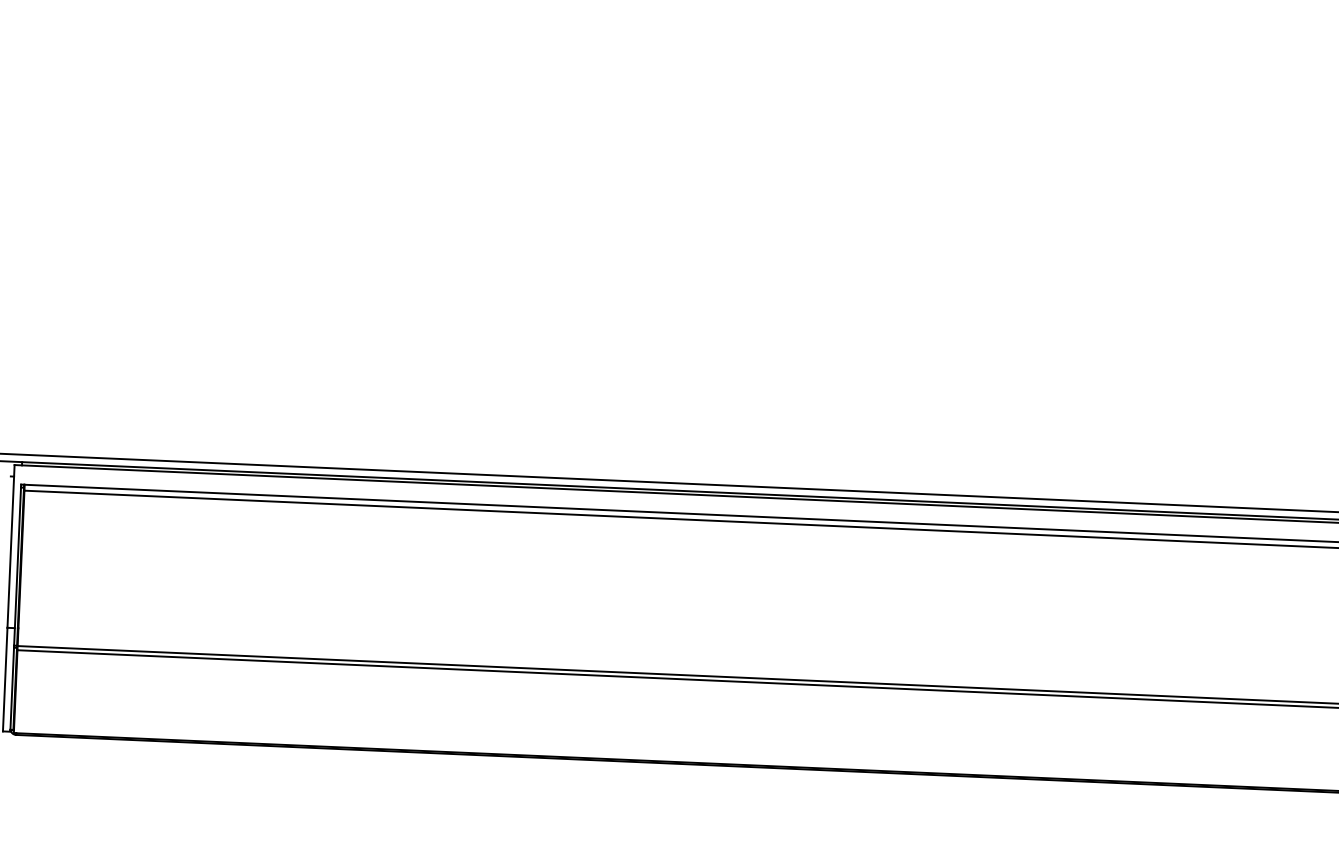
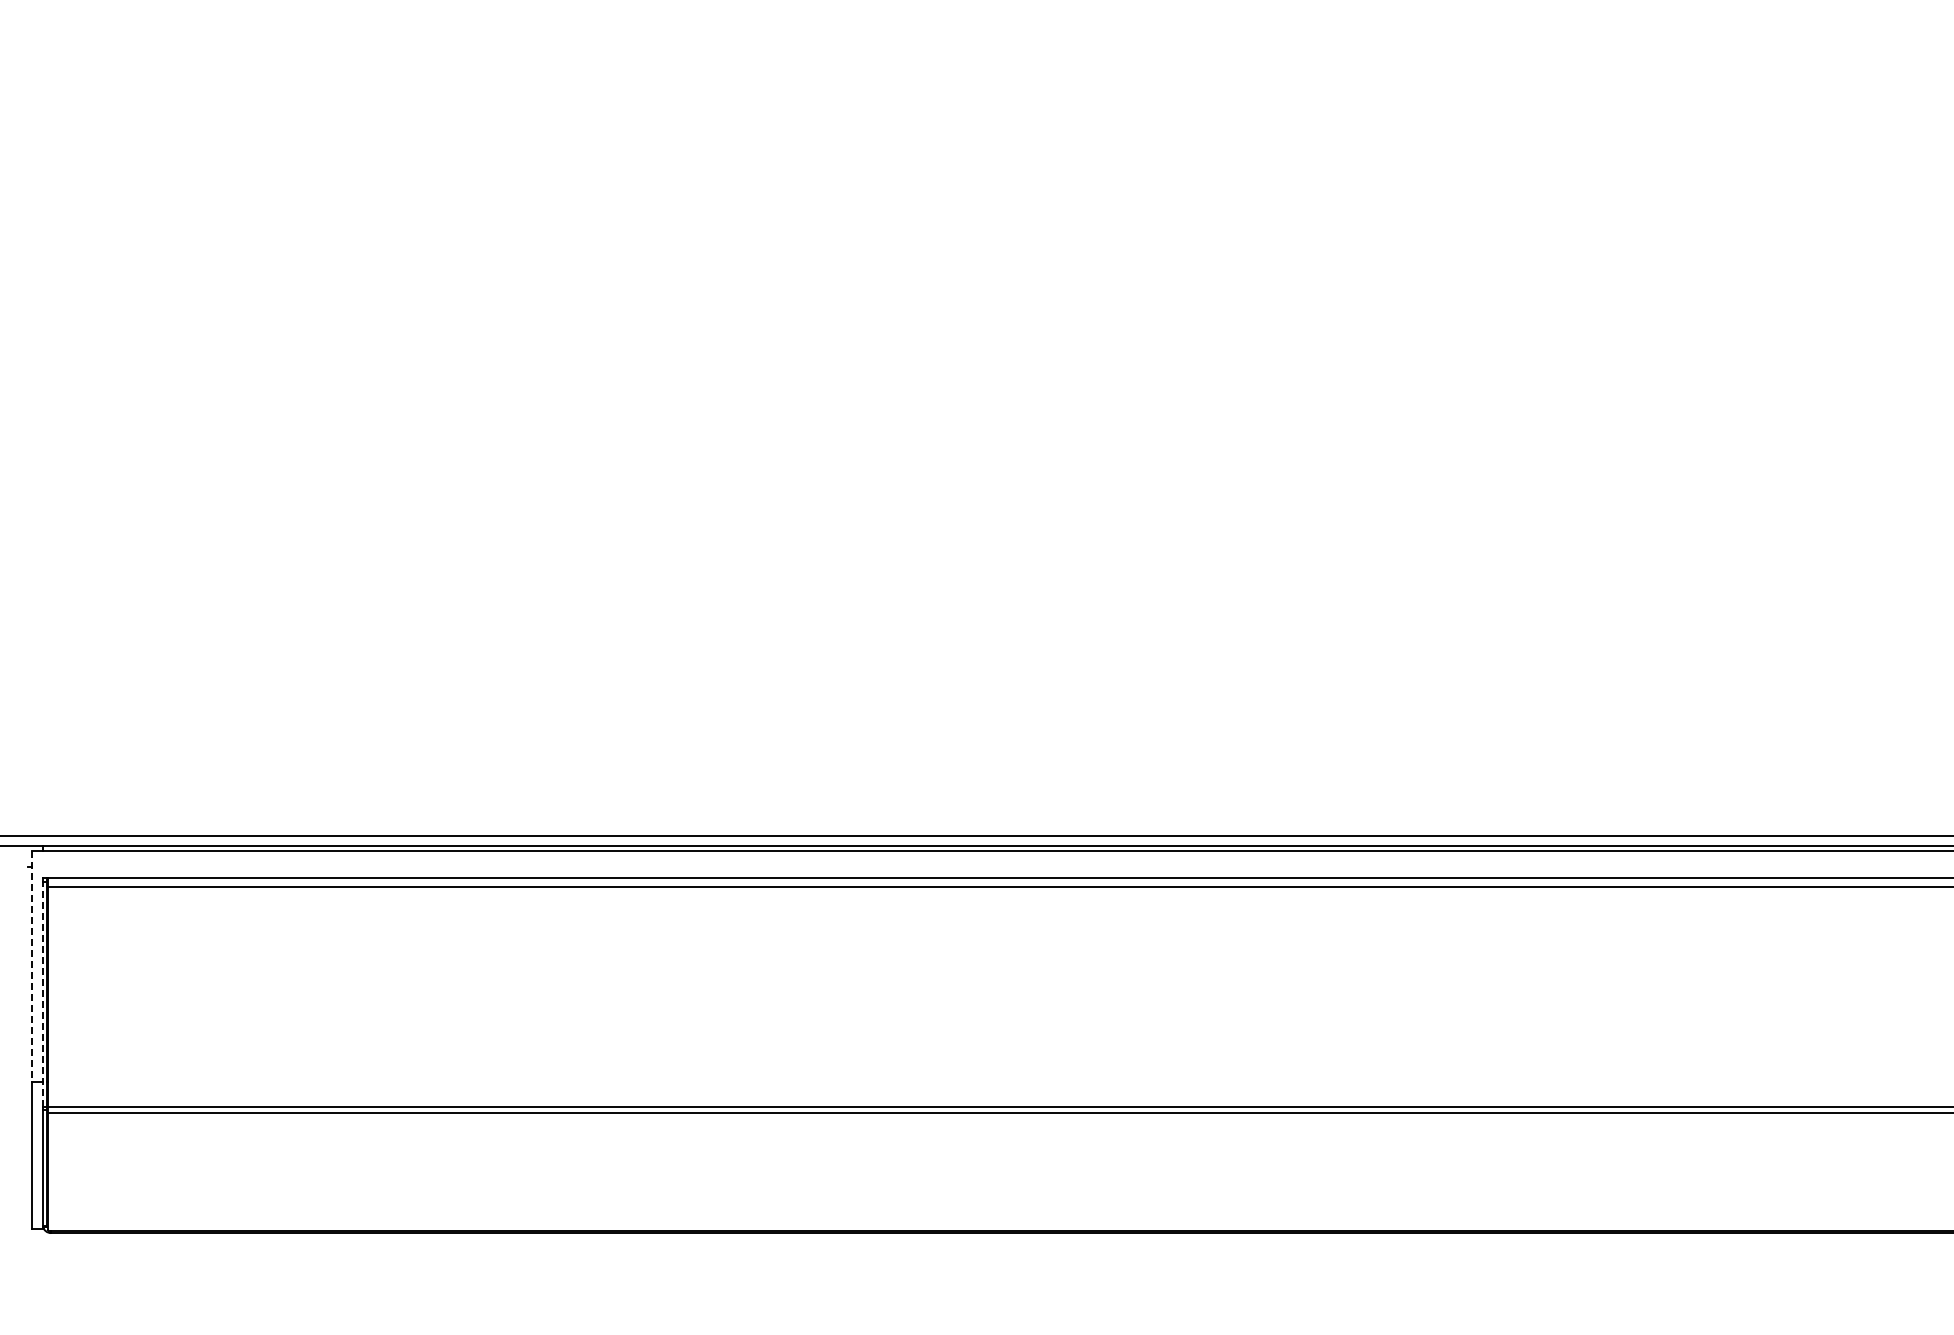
line: (11, 546) -> (32, 966), solid -> dashed
line: (17, 566) -> (42, 994), solid -> dashed

